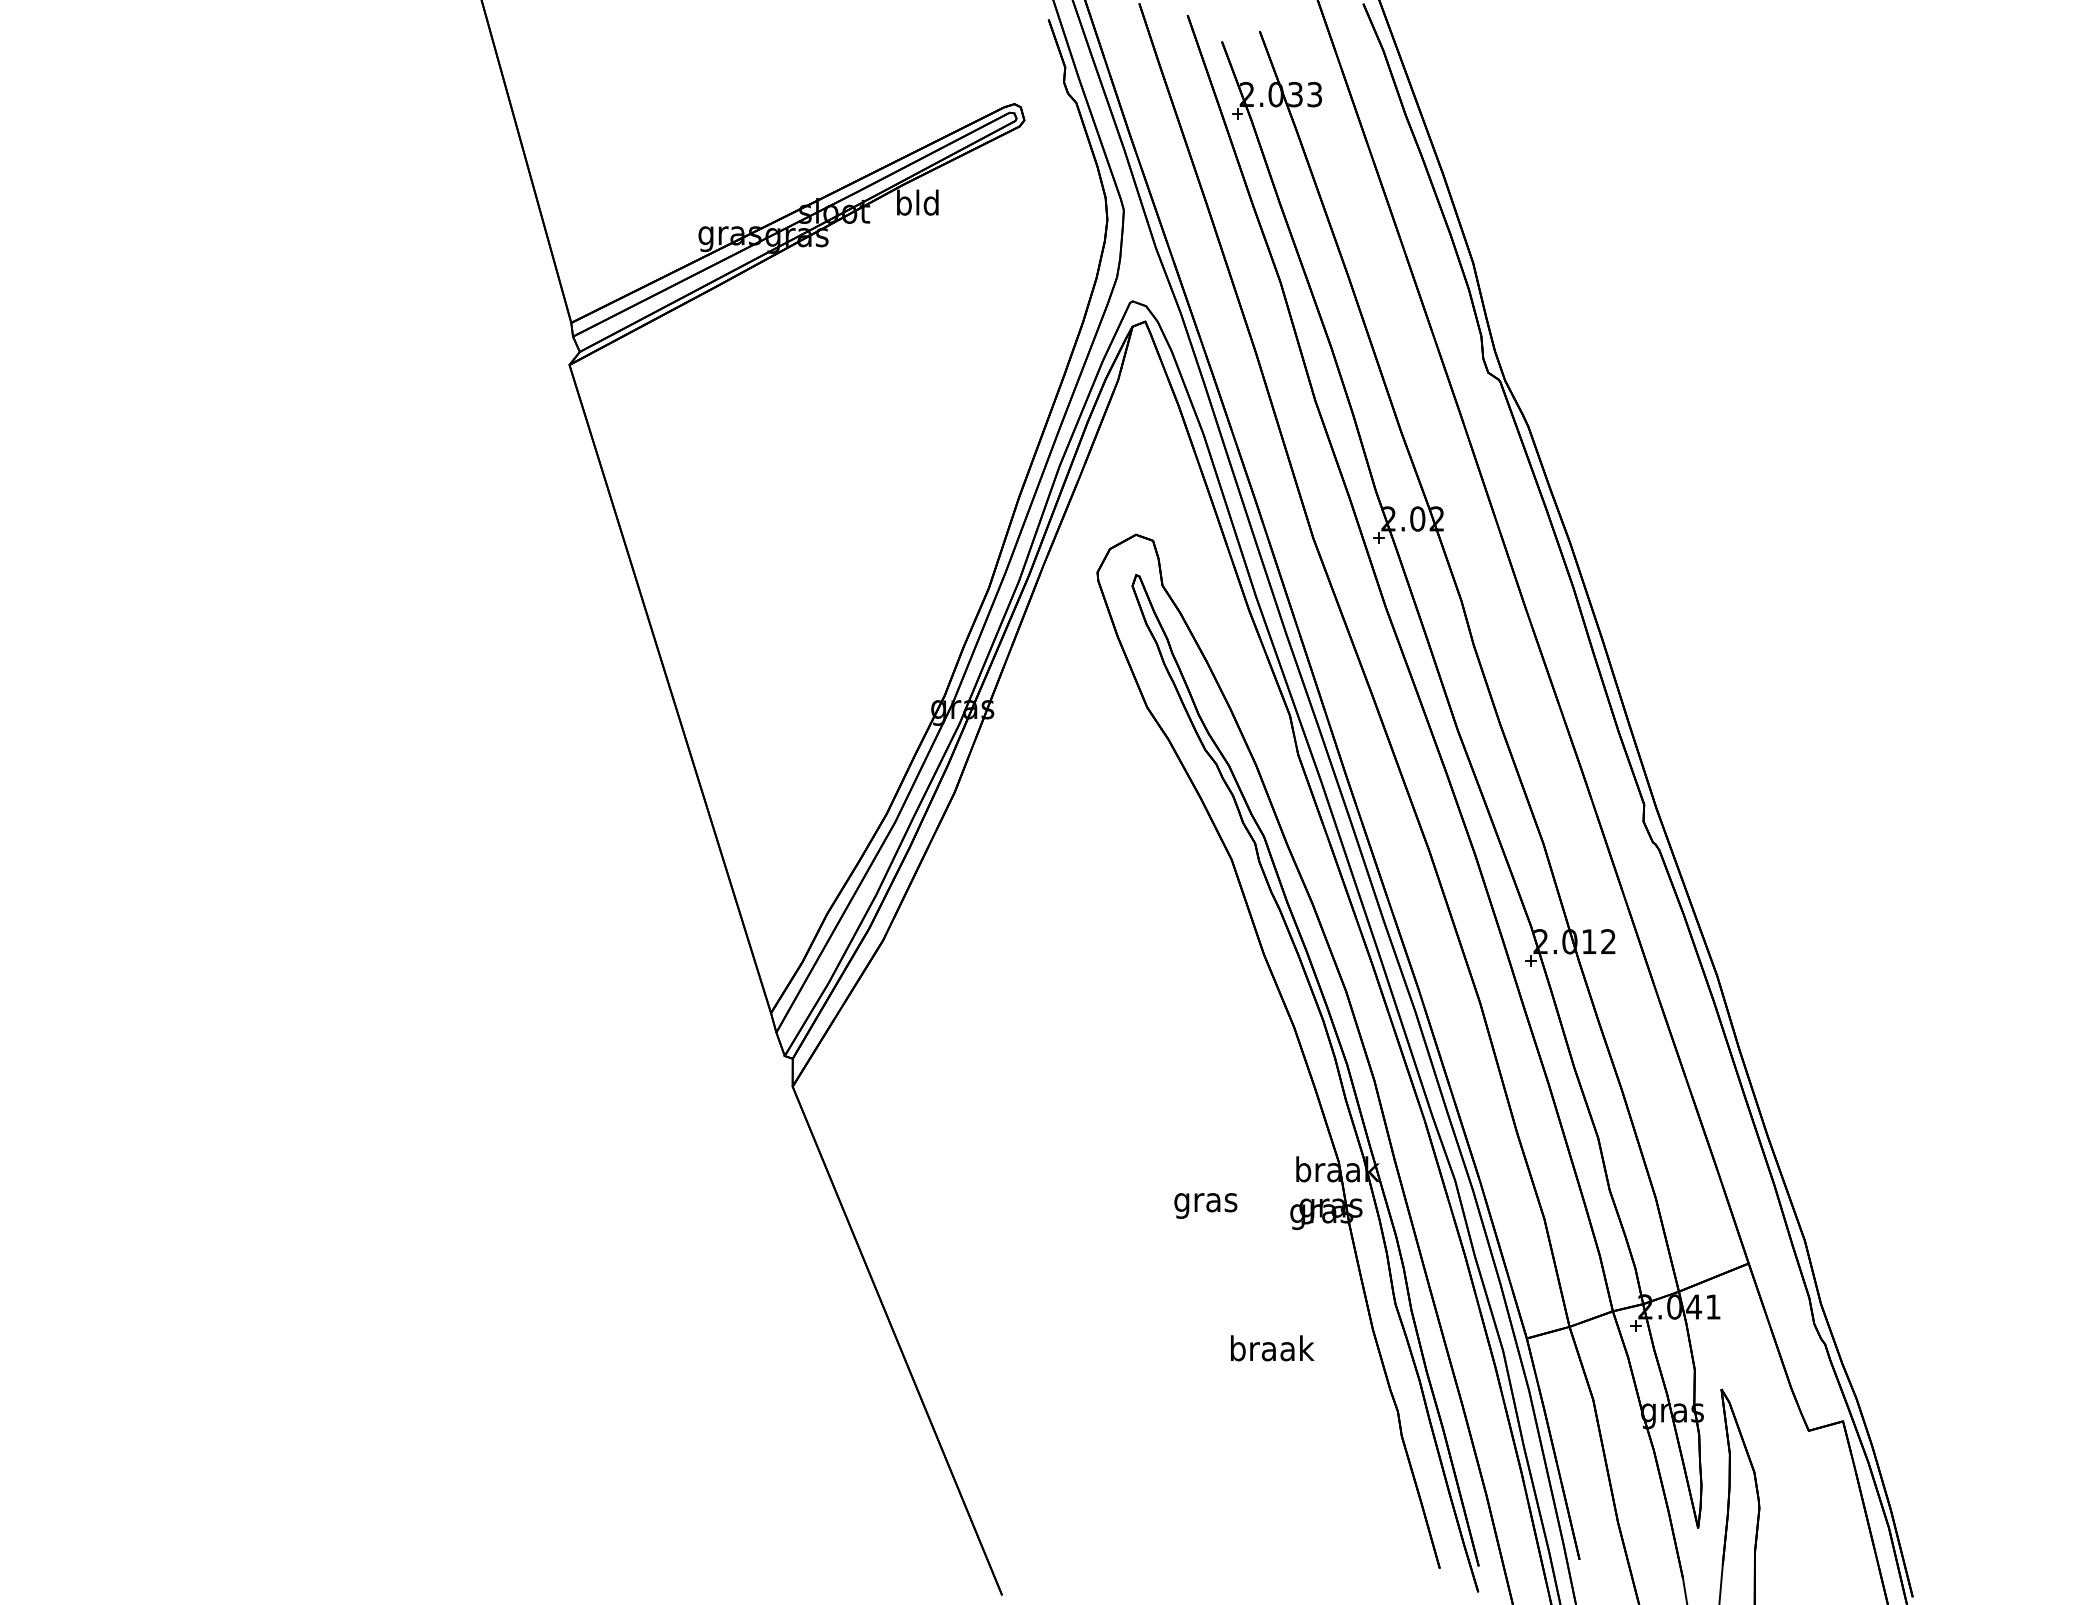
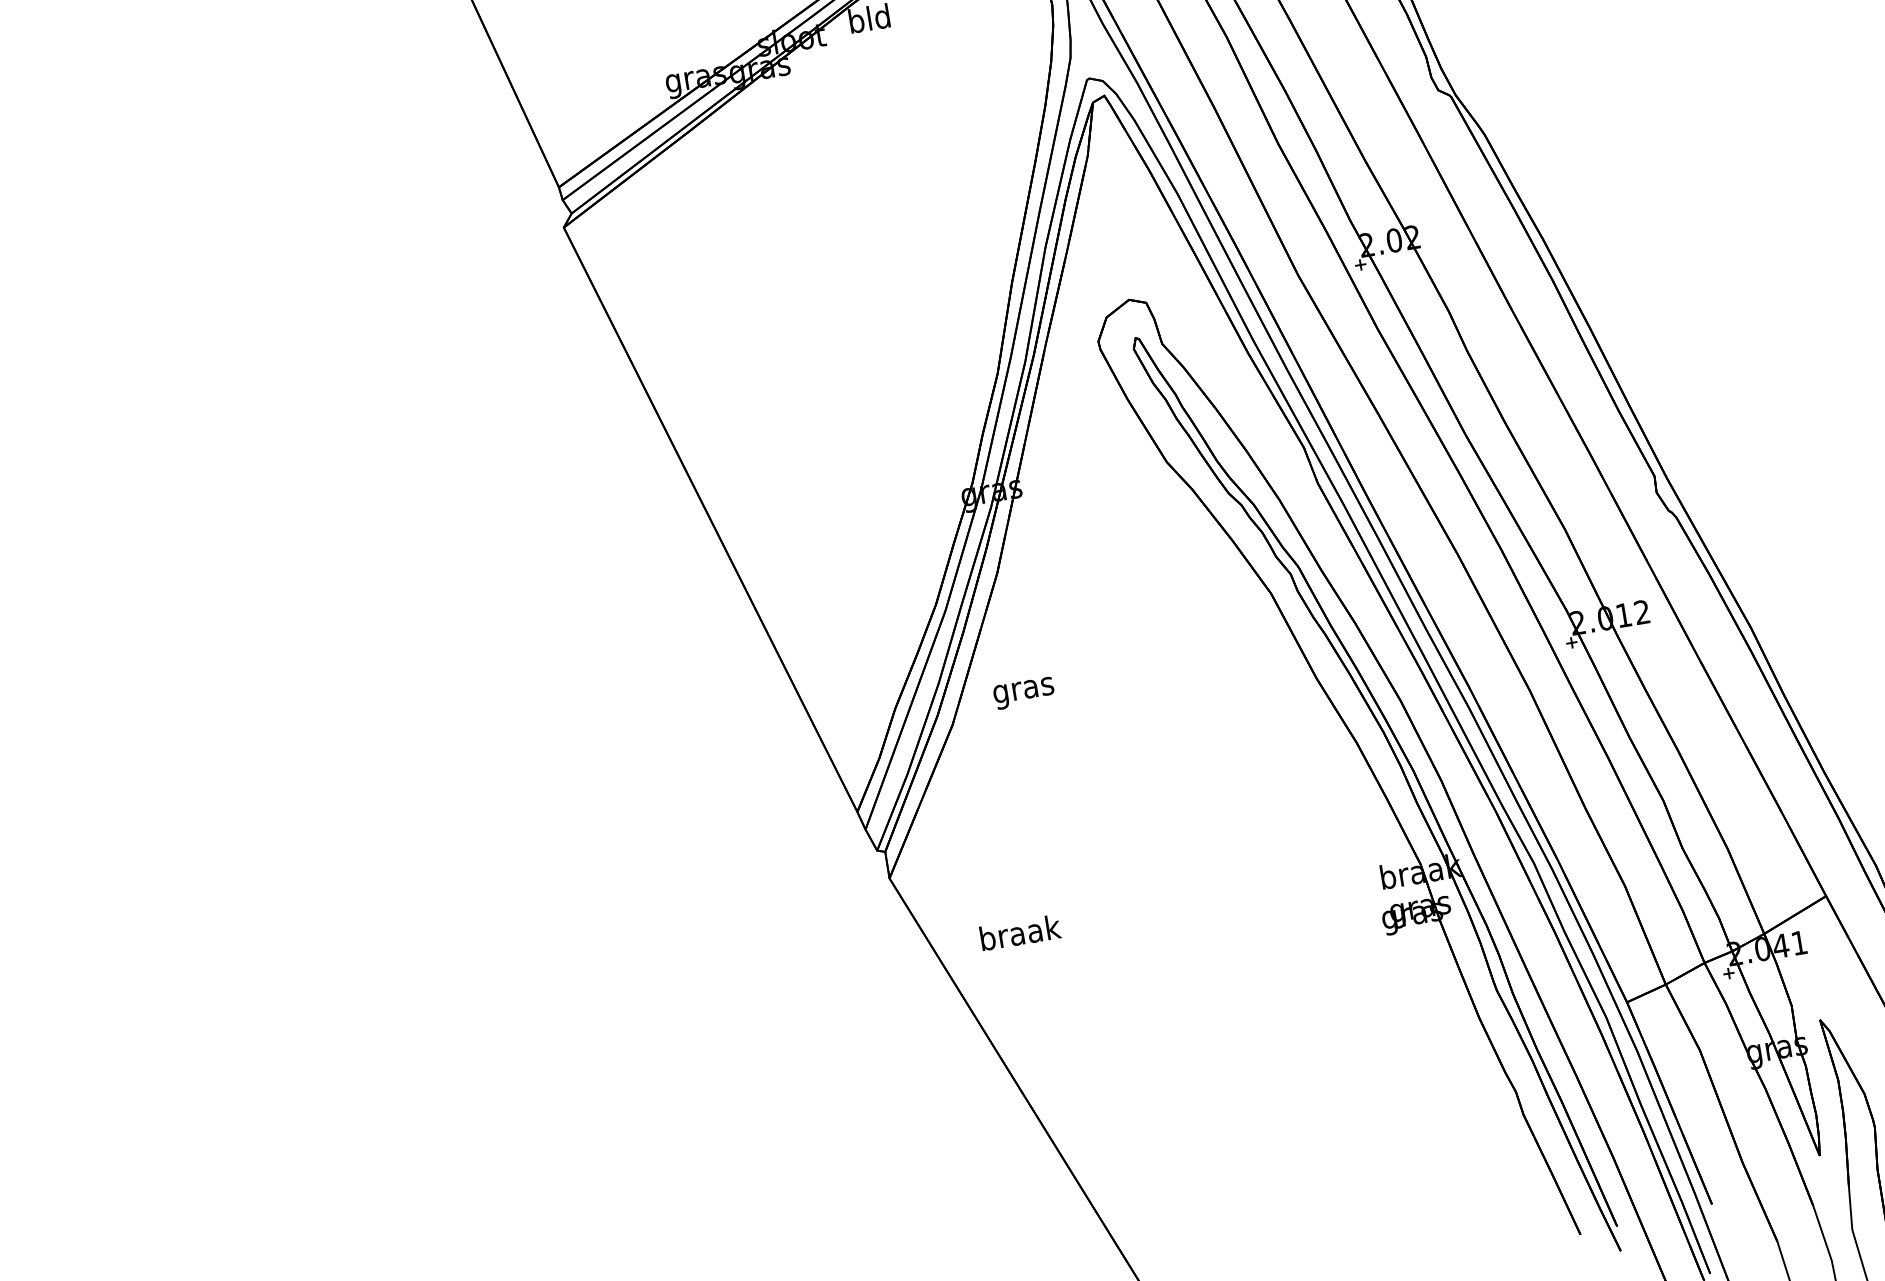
text: (1205, 1205) -> (1023, 693), moved
text: (1272, 1348) -> (1020, 932), moved

